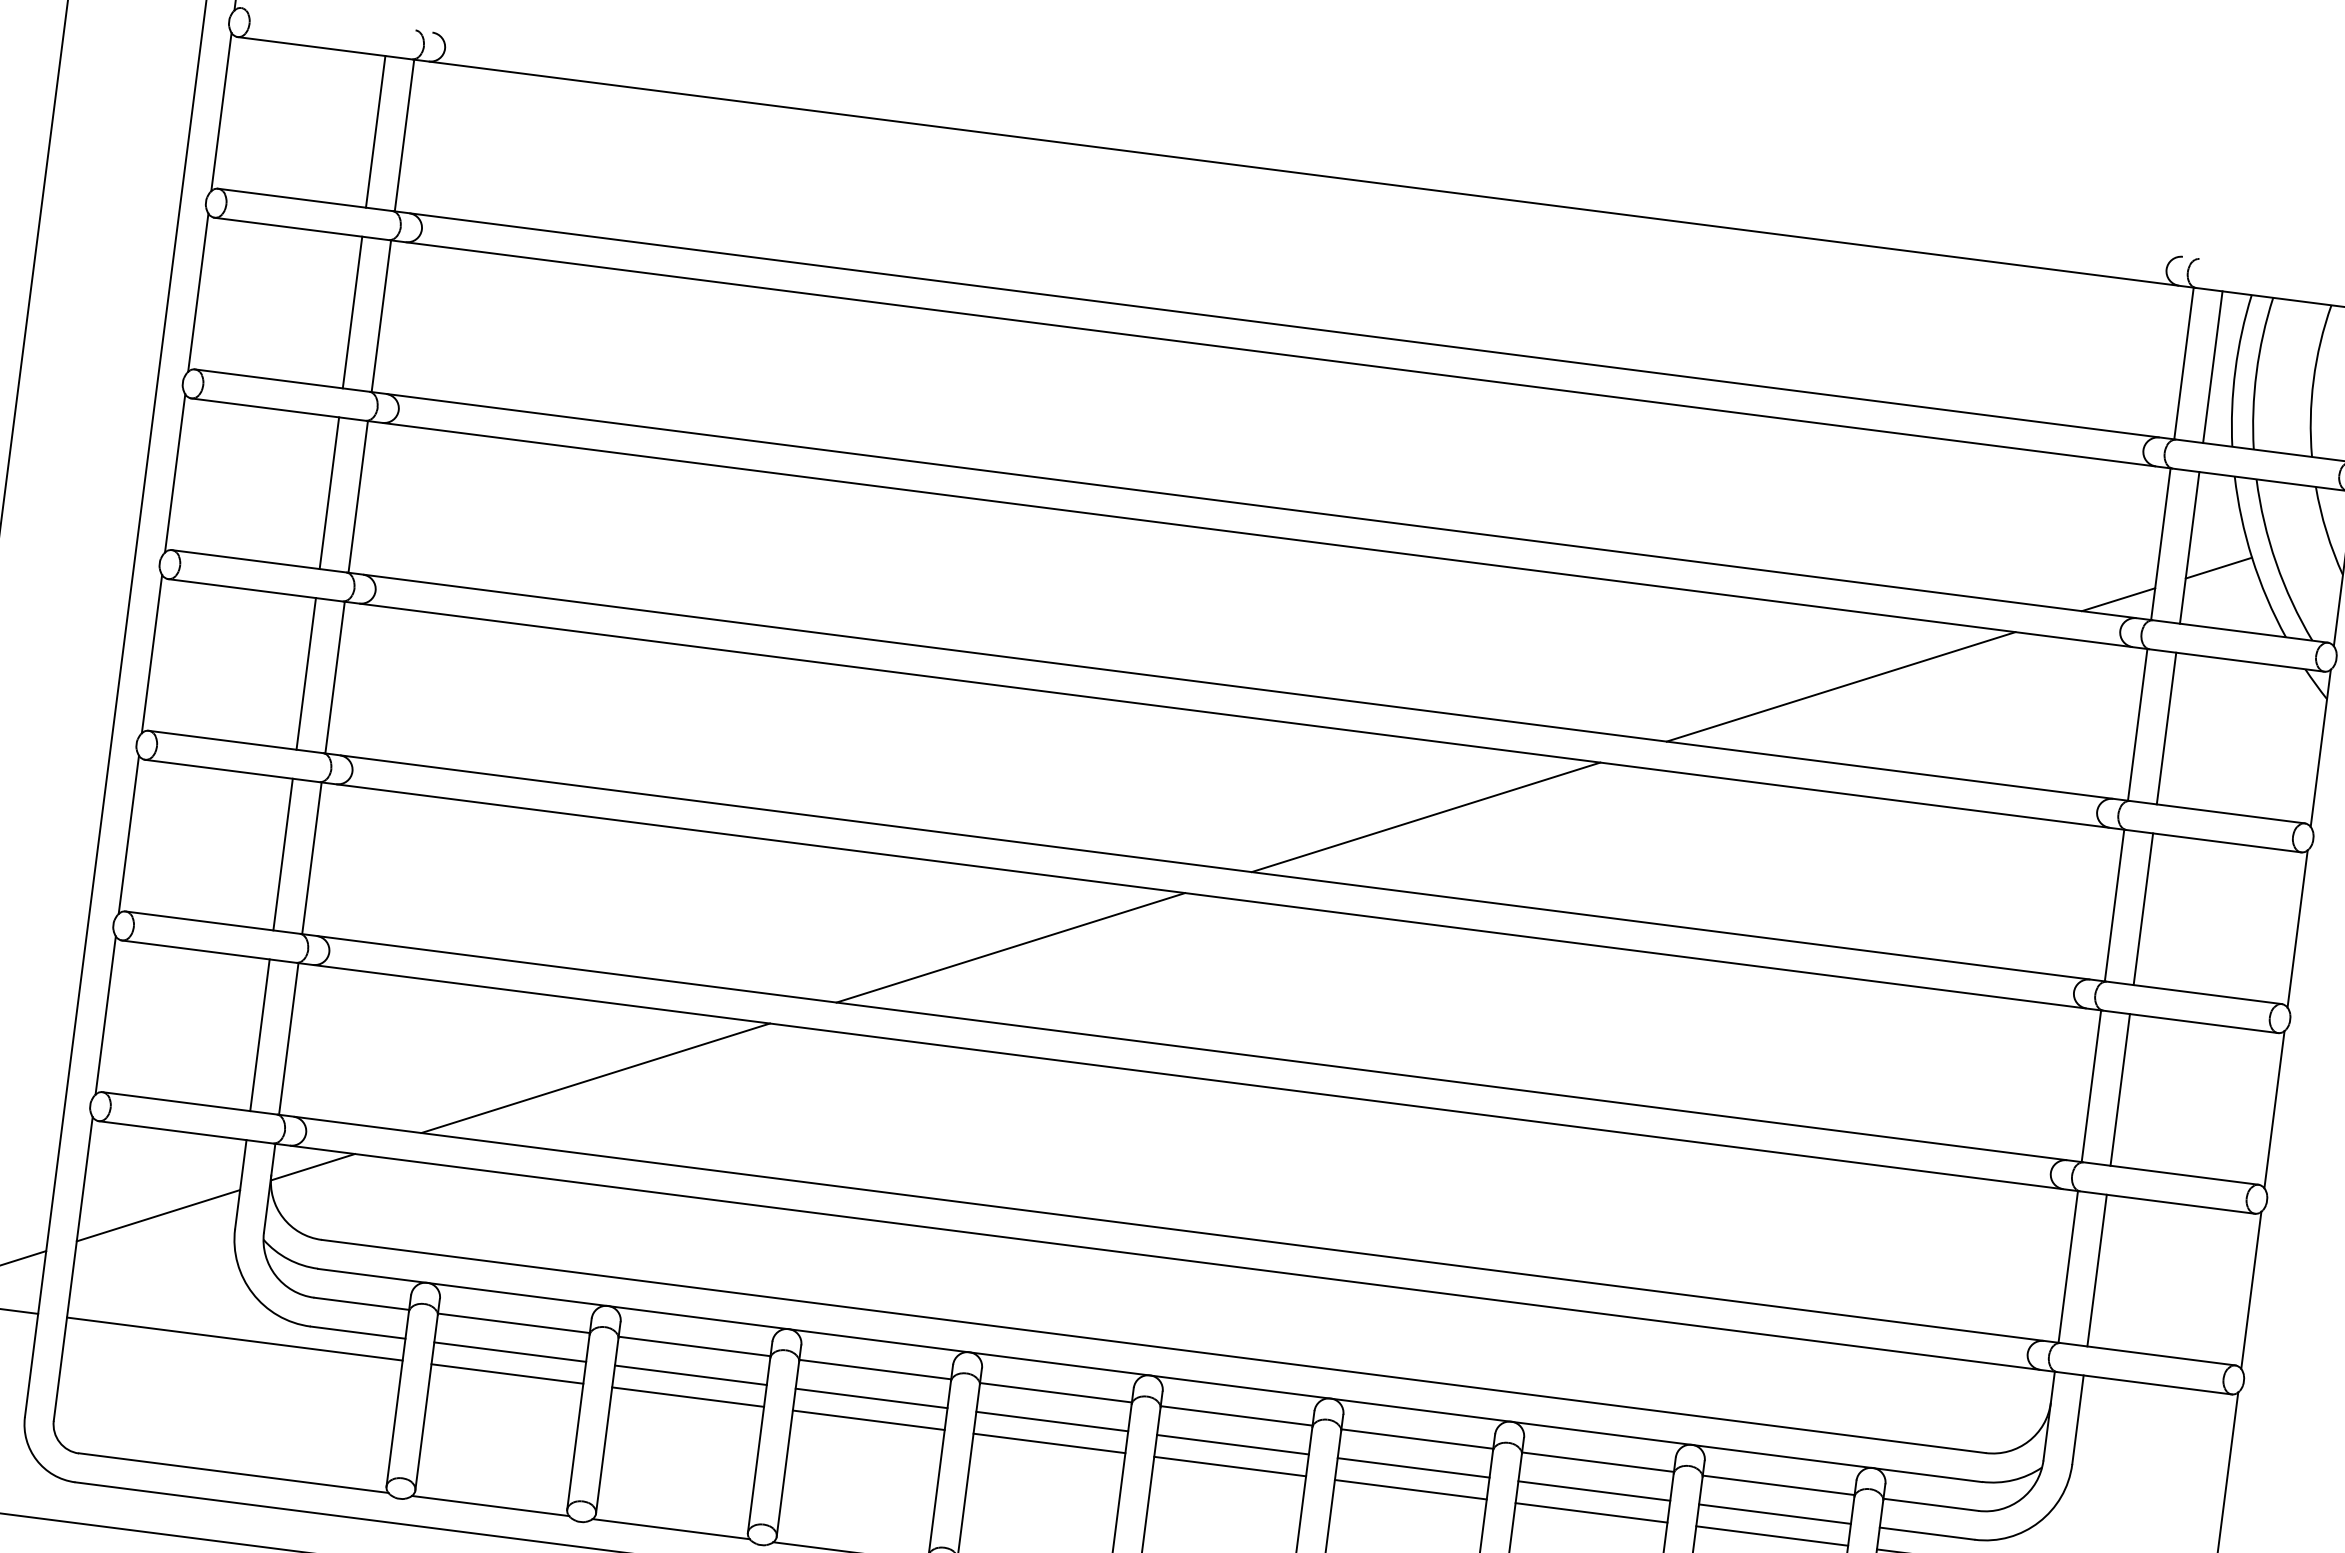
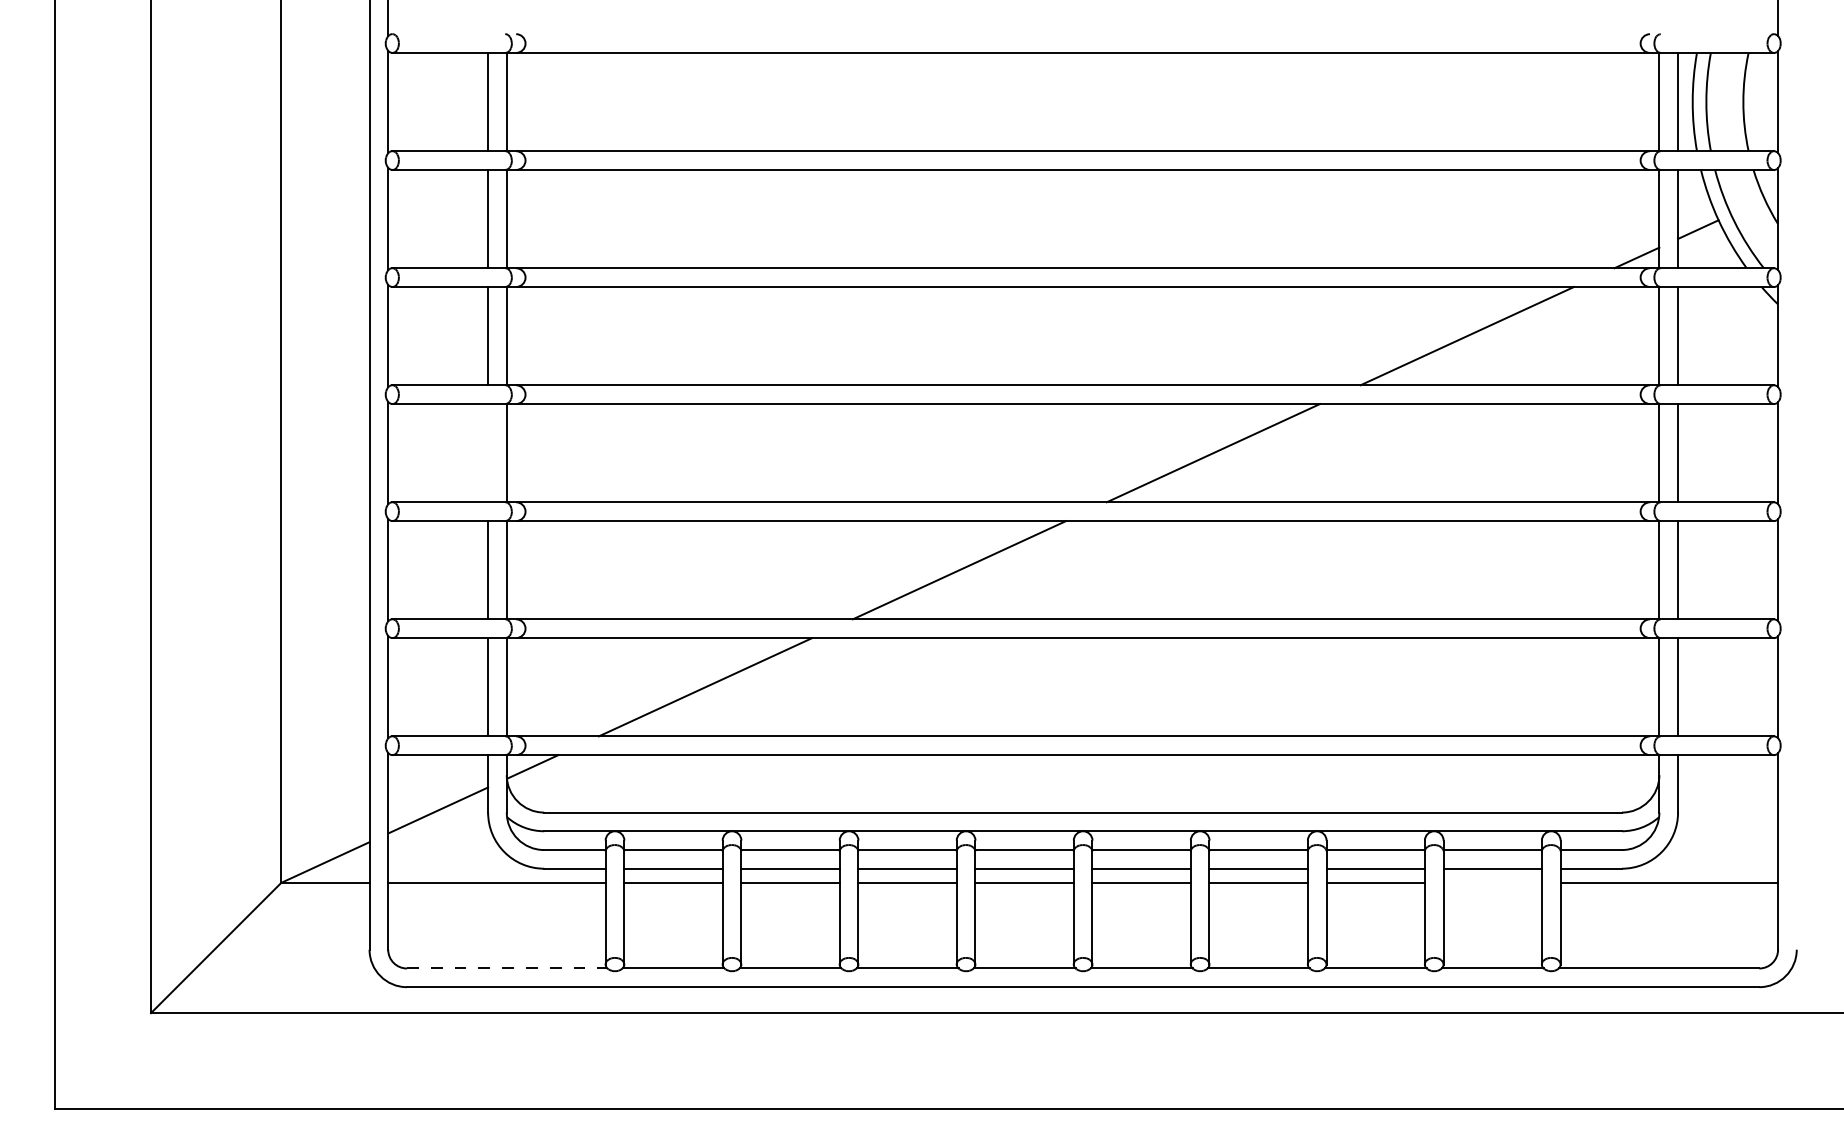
line: (306, 674) -> (488, 453), removed
line: (234, 1473) -> (507, 968), solid -> dashed
line: (1771, 1535) -> (1492, 882), removed

